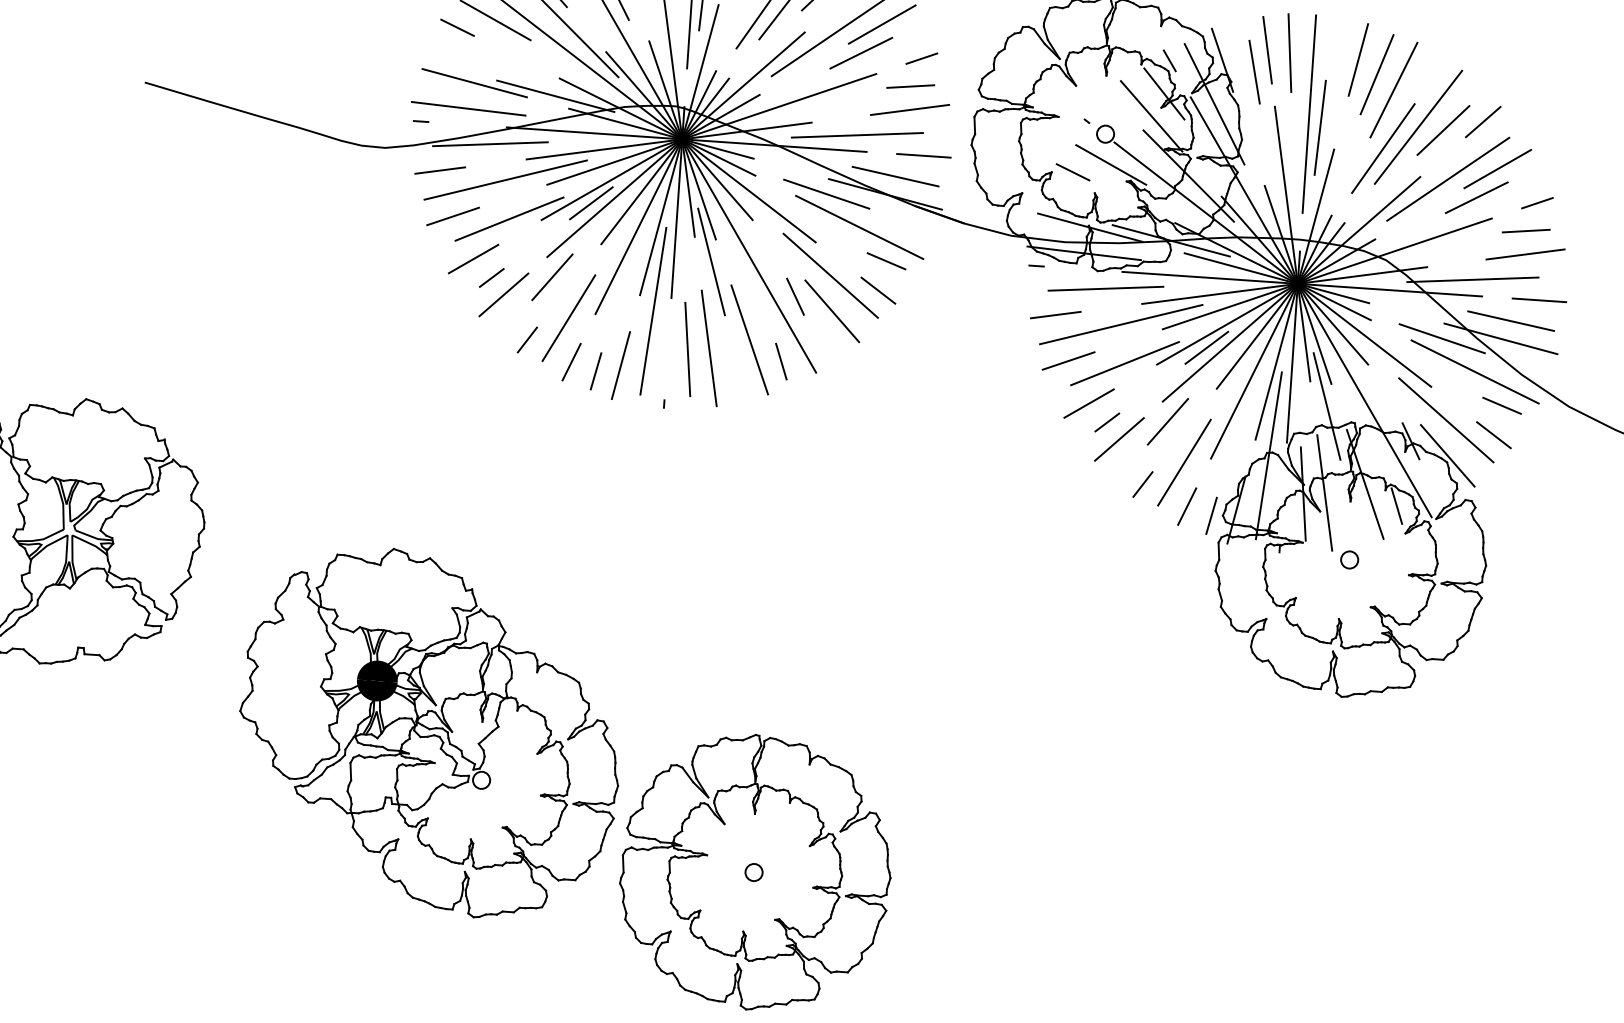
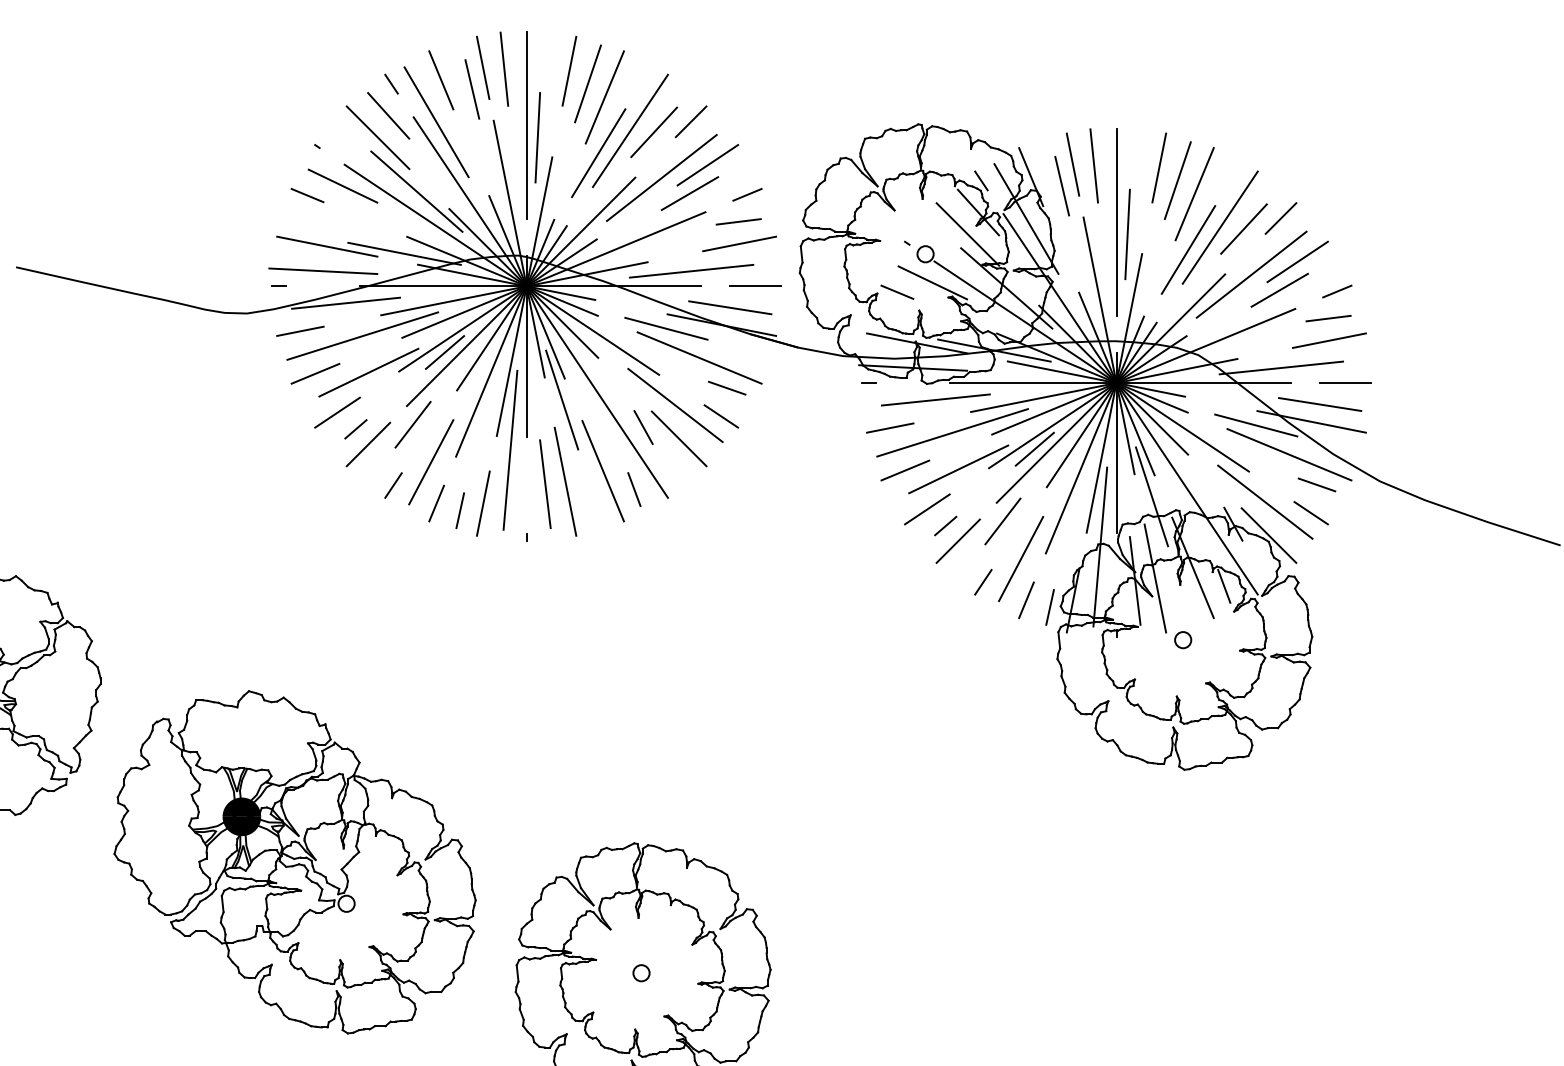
part: (429, 733) -> (294, 862), moved

